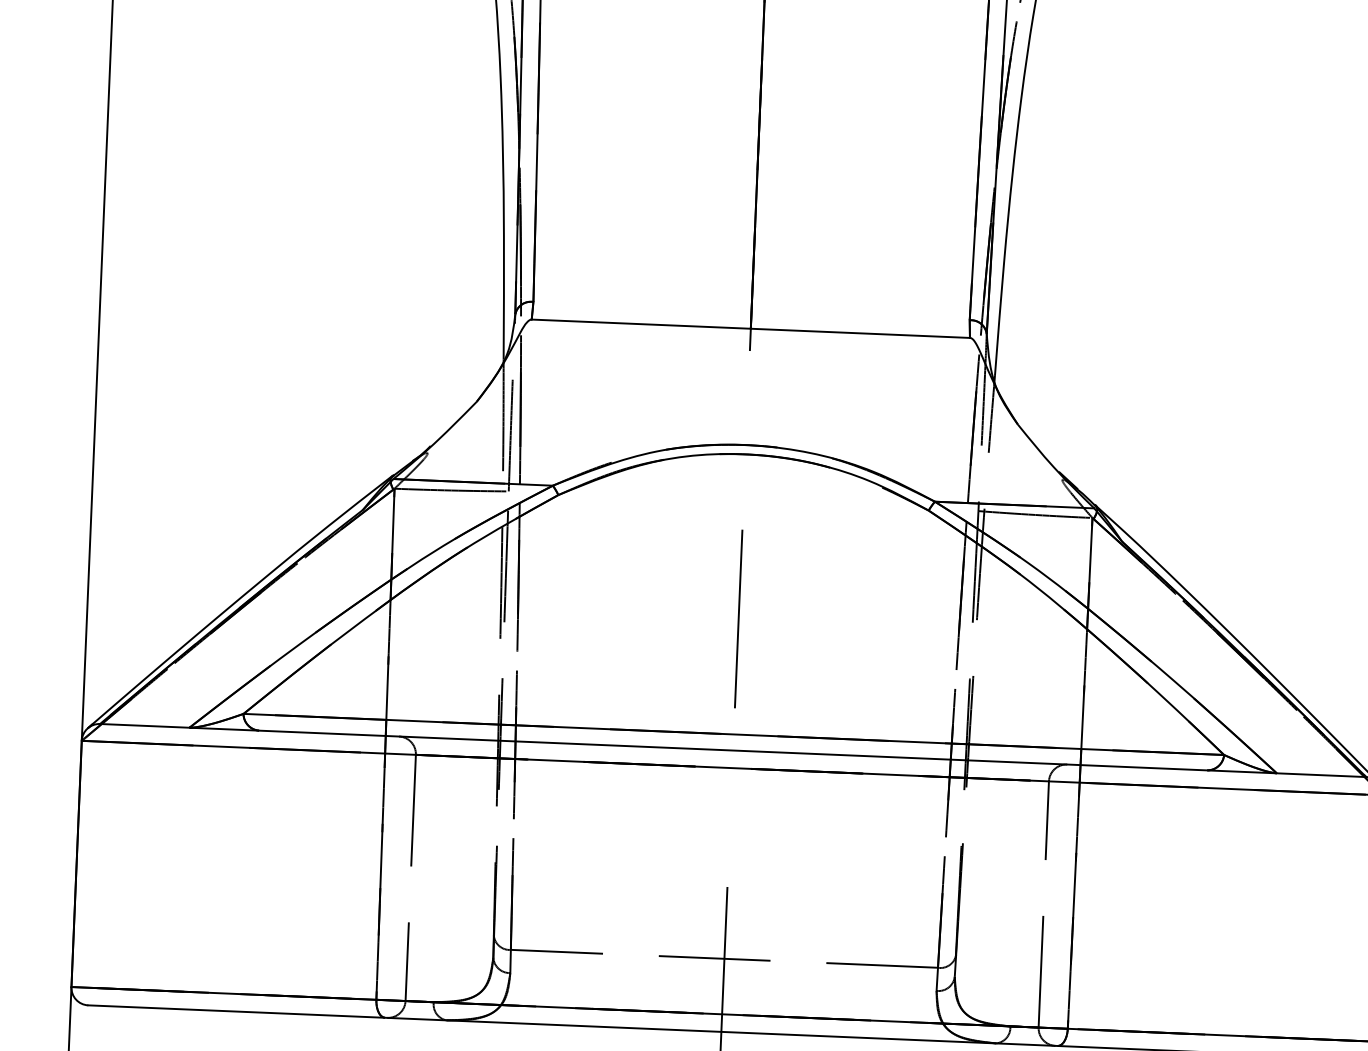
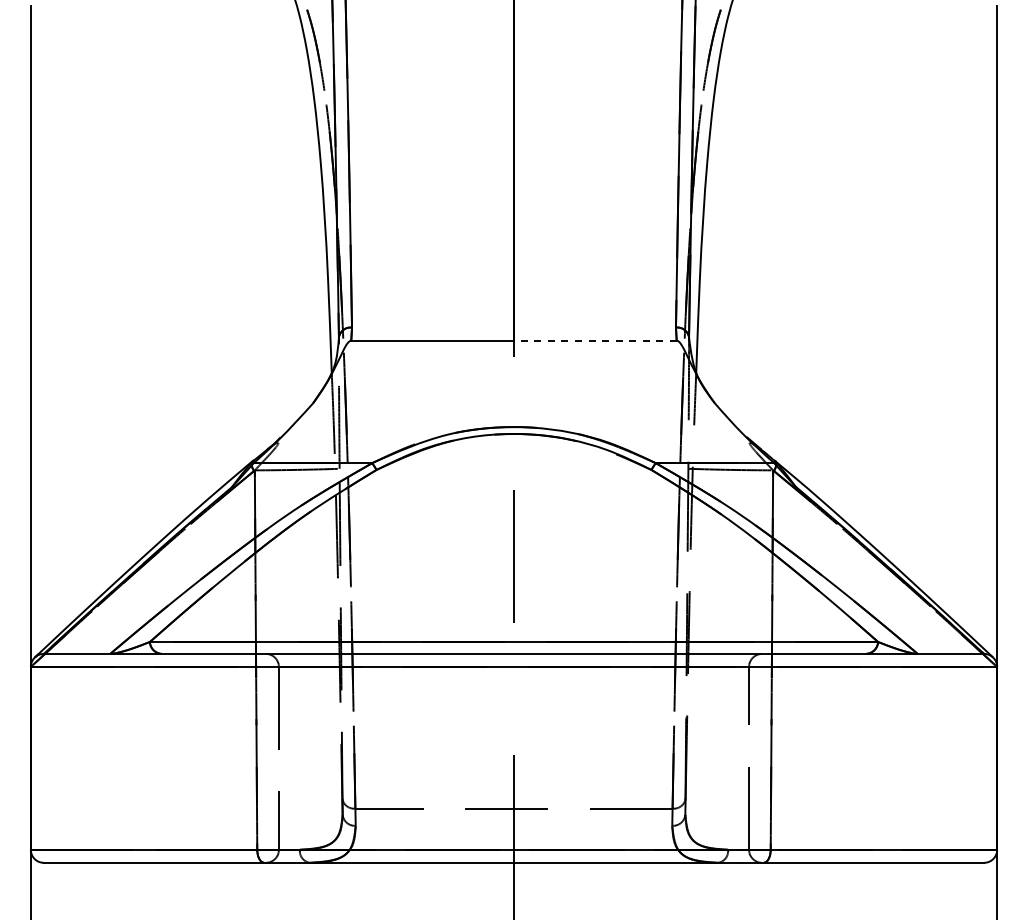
line: (859, 333) -> (594, 340), solid -> dashed

